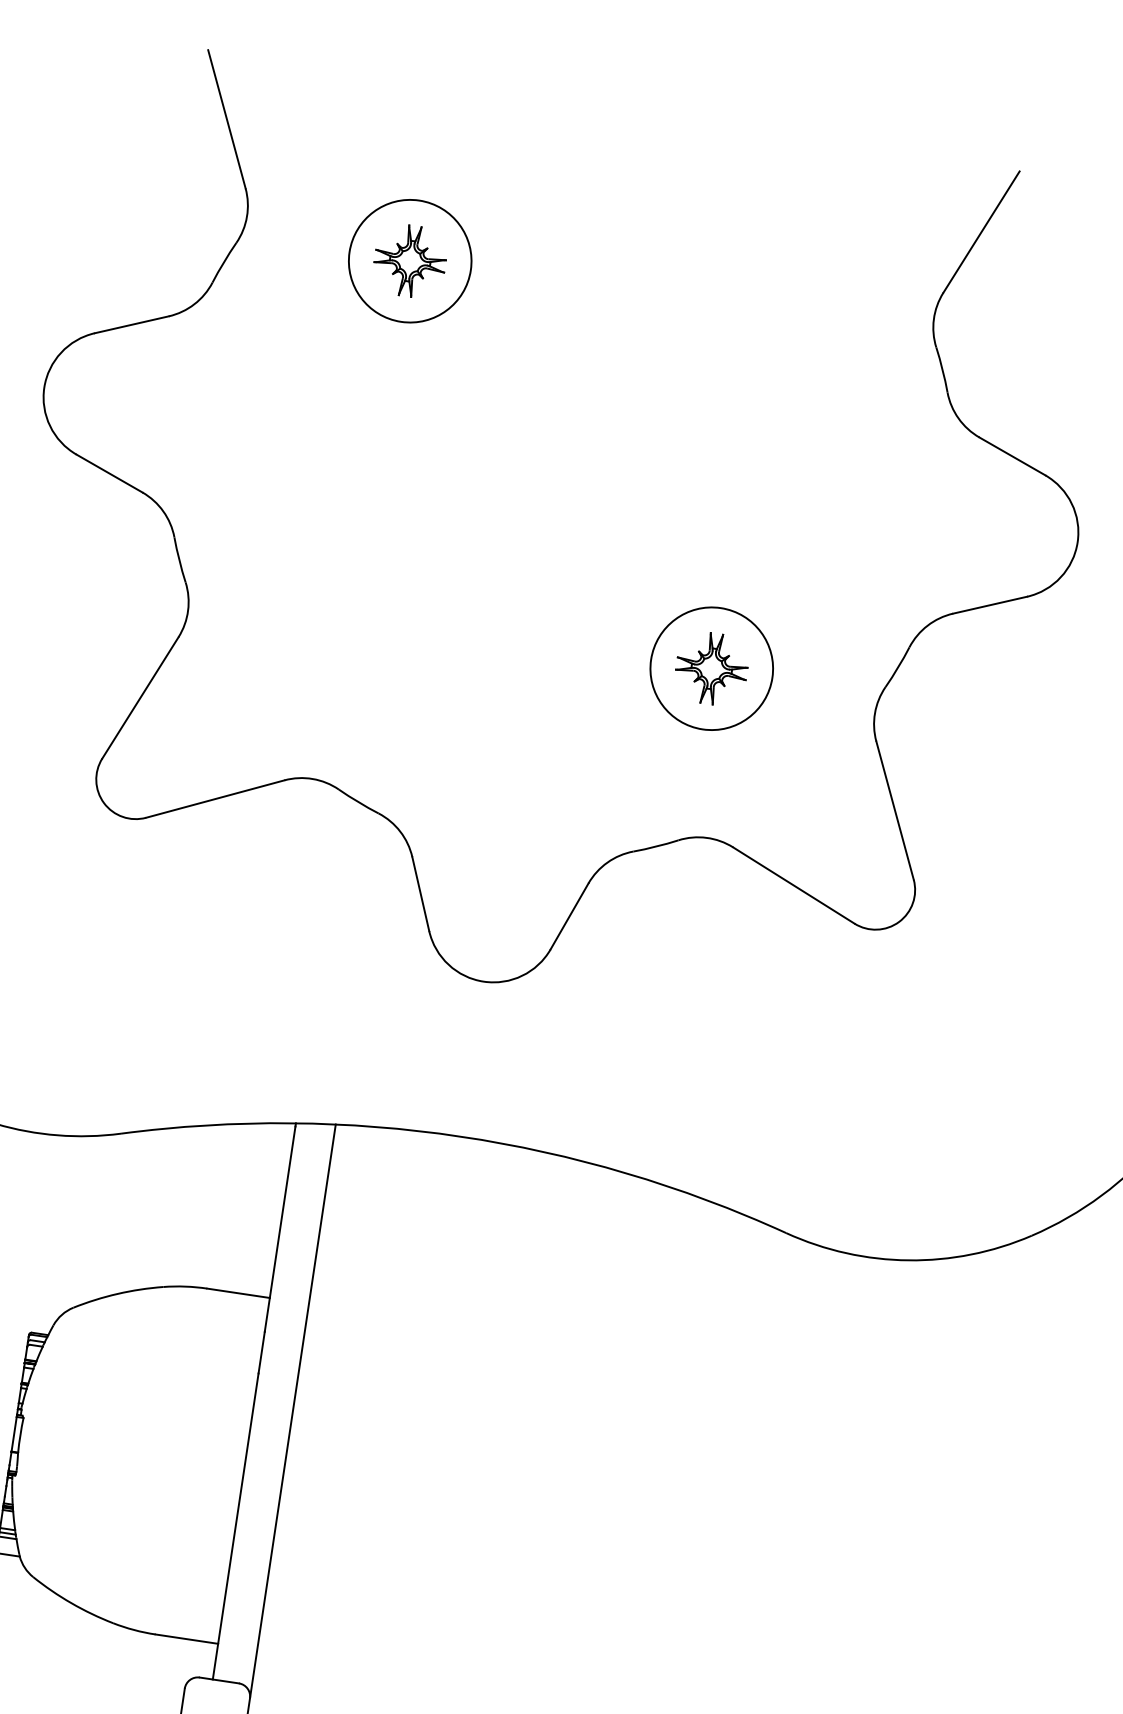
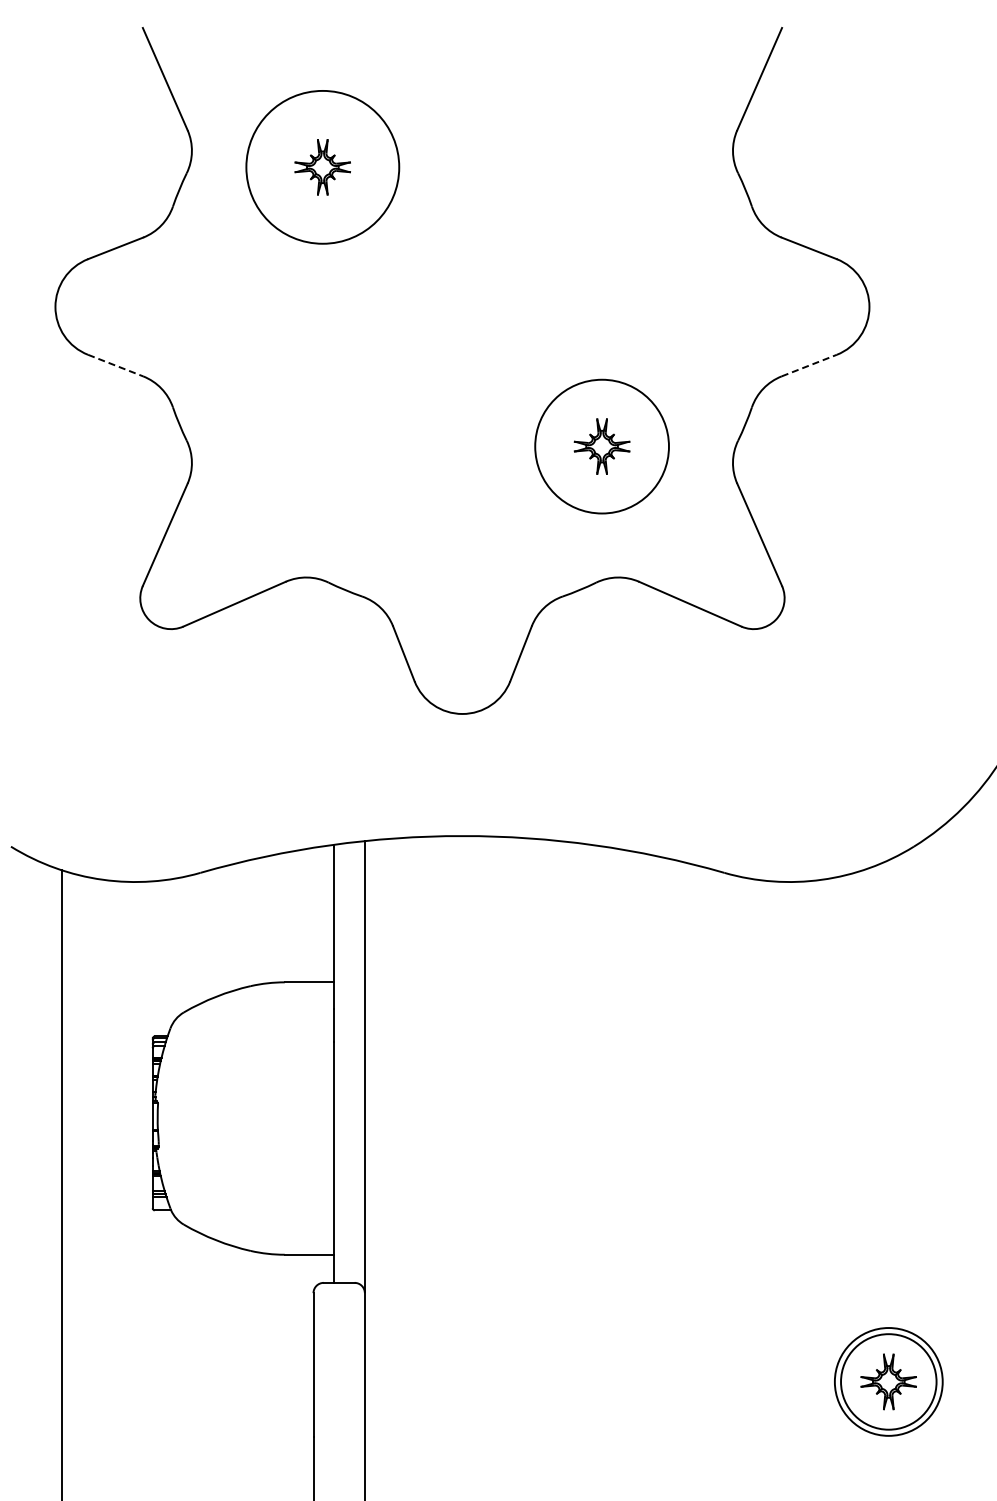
circle: (409, 261) -> (322, 167), size x1.6
line: (109, 473) -> (115, 365), solid -> dashed
line: (990, 605) -> (809, 365), solid -> dashed
circle: (711, 668) -> (601, 446), size x1.4

